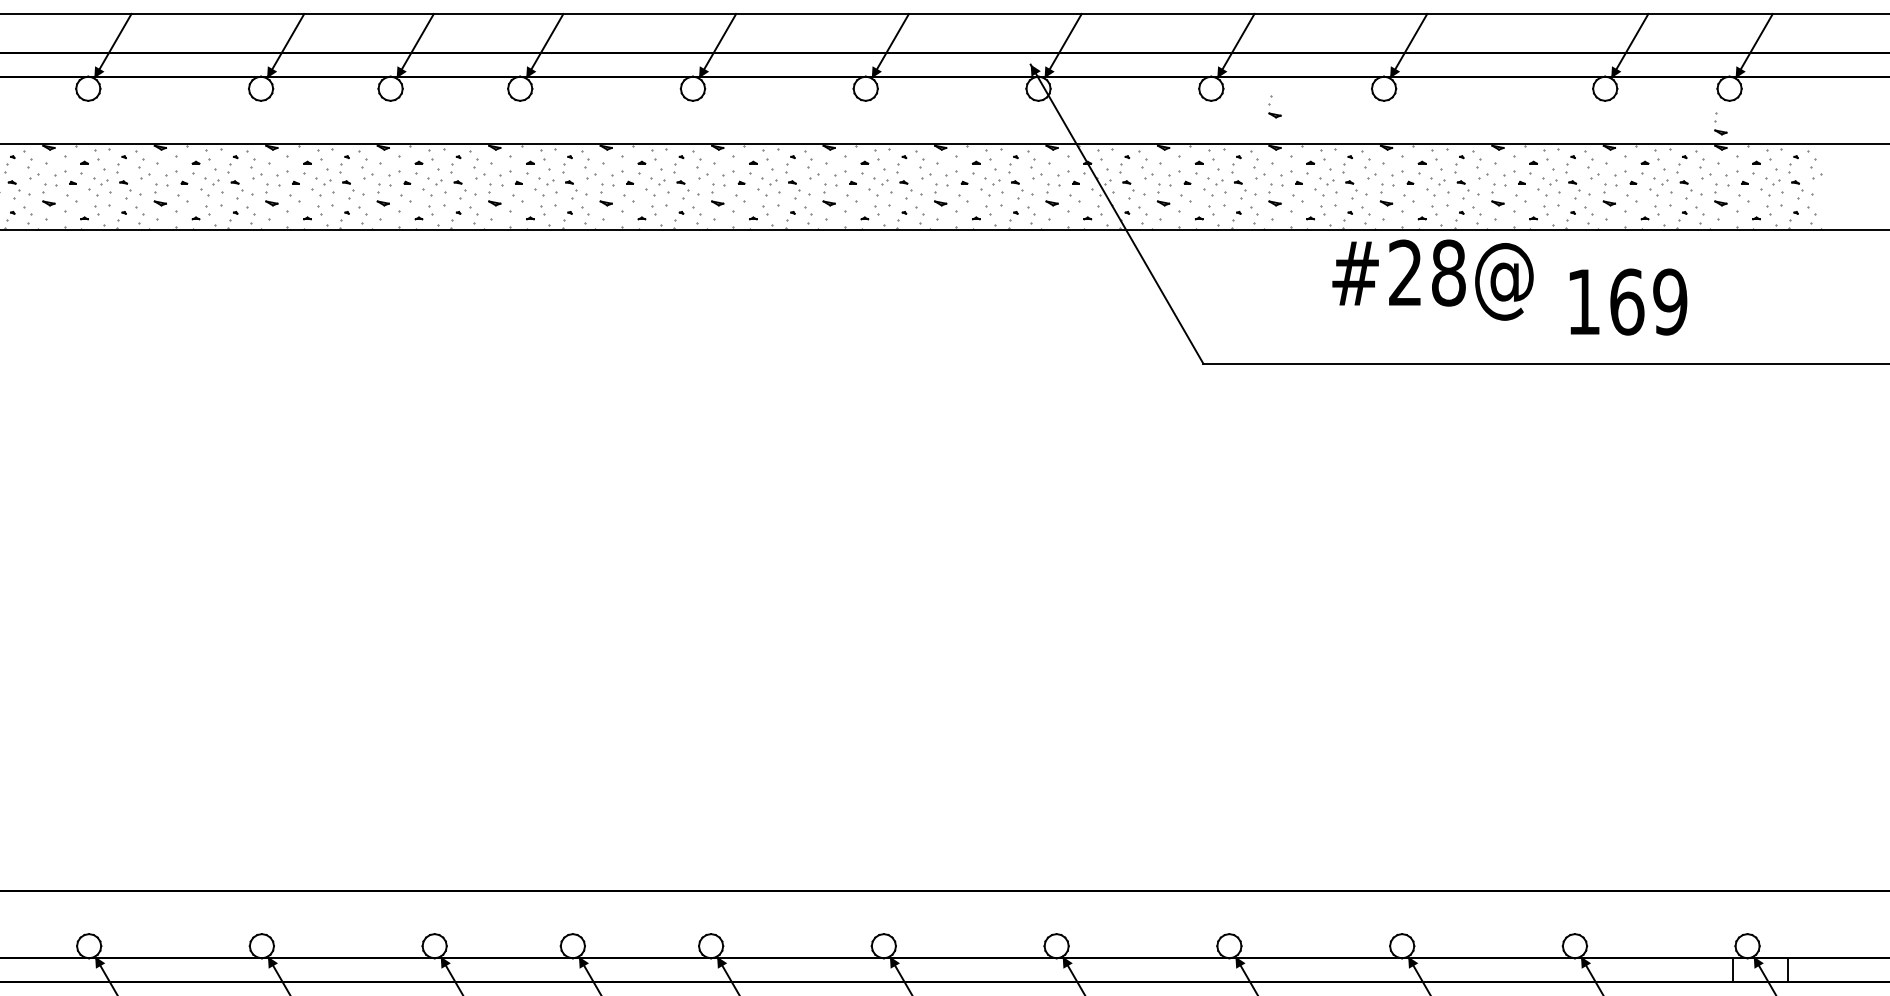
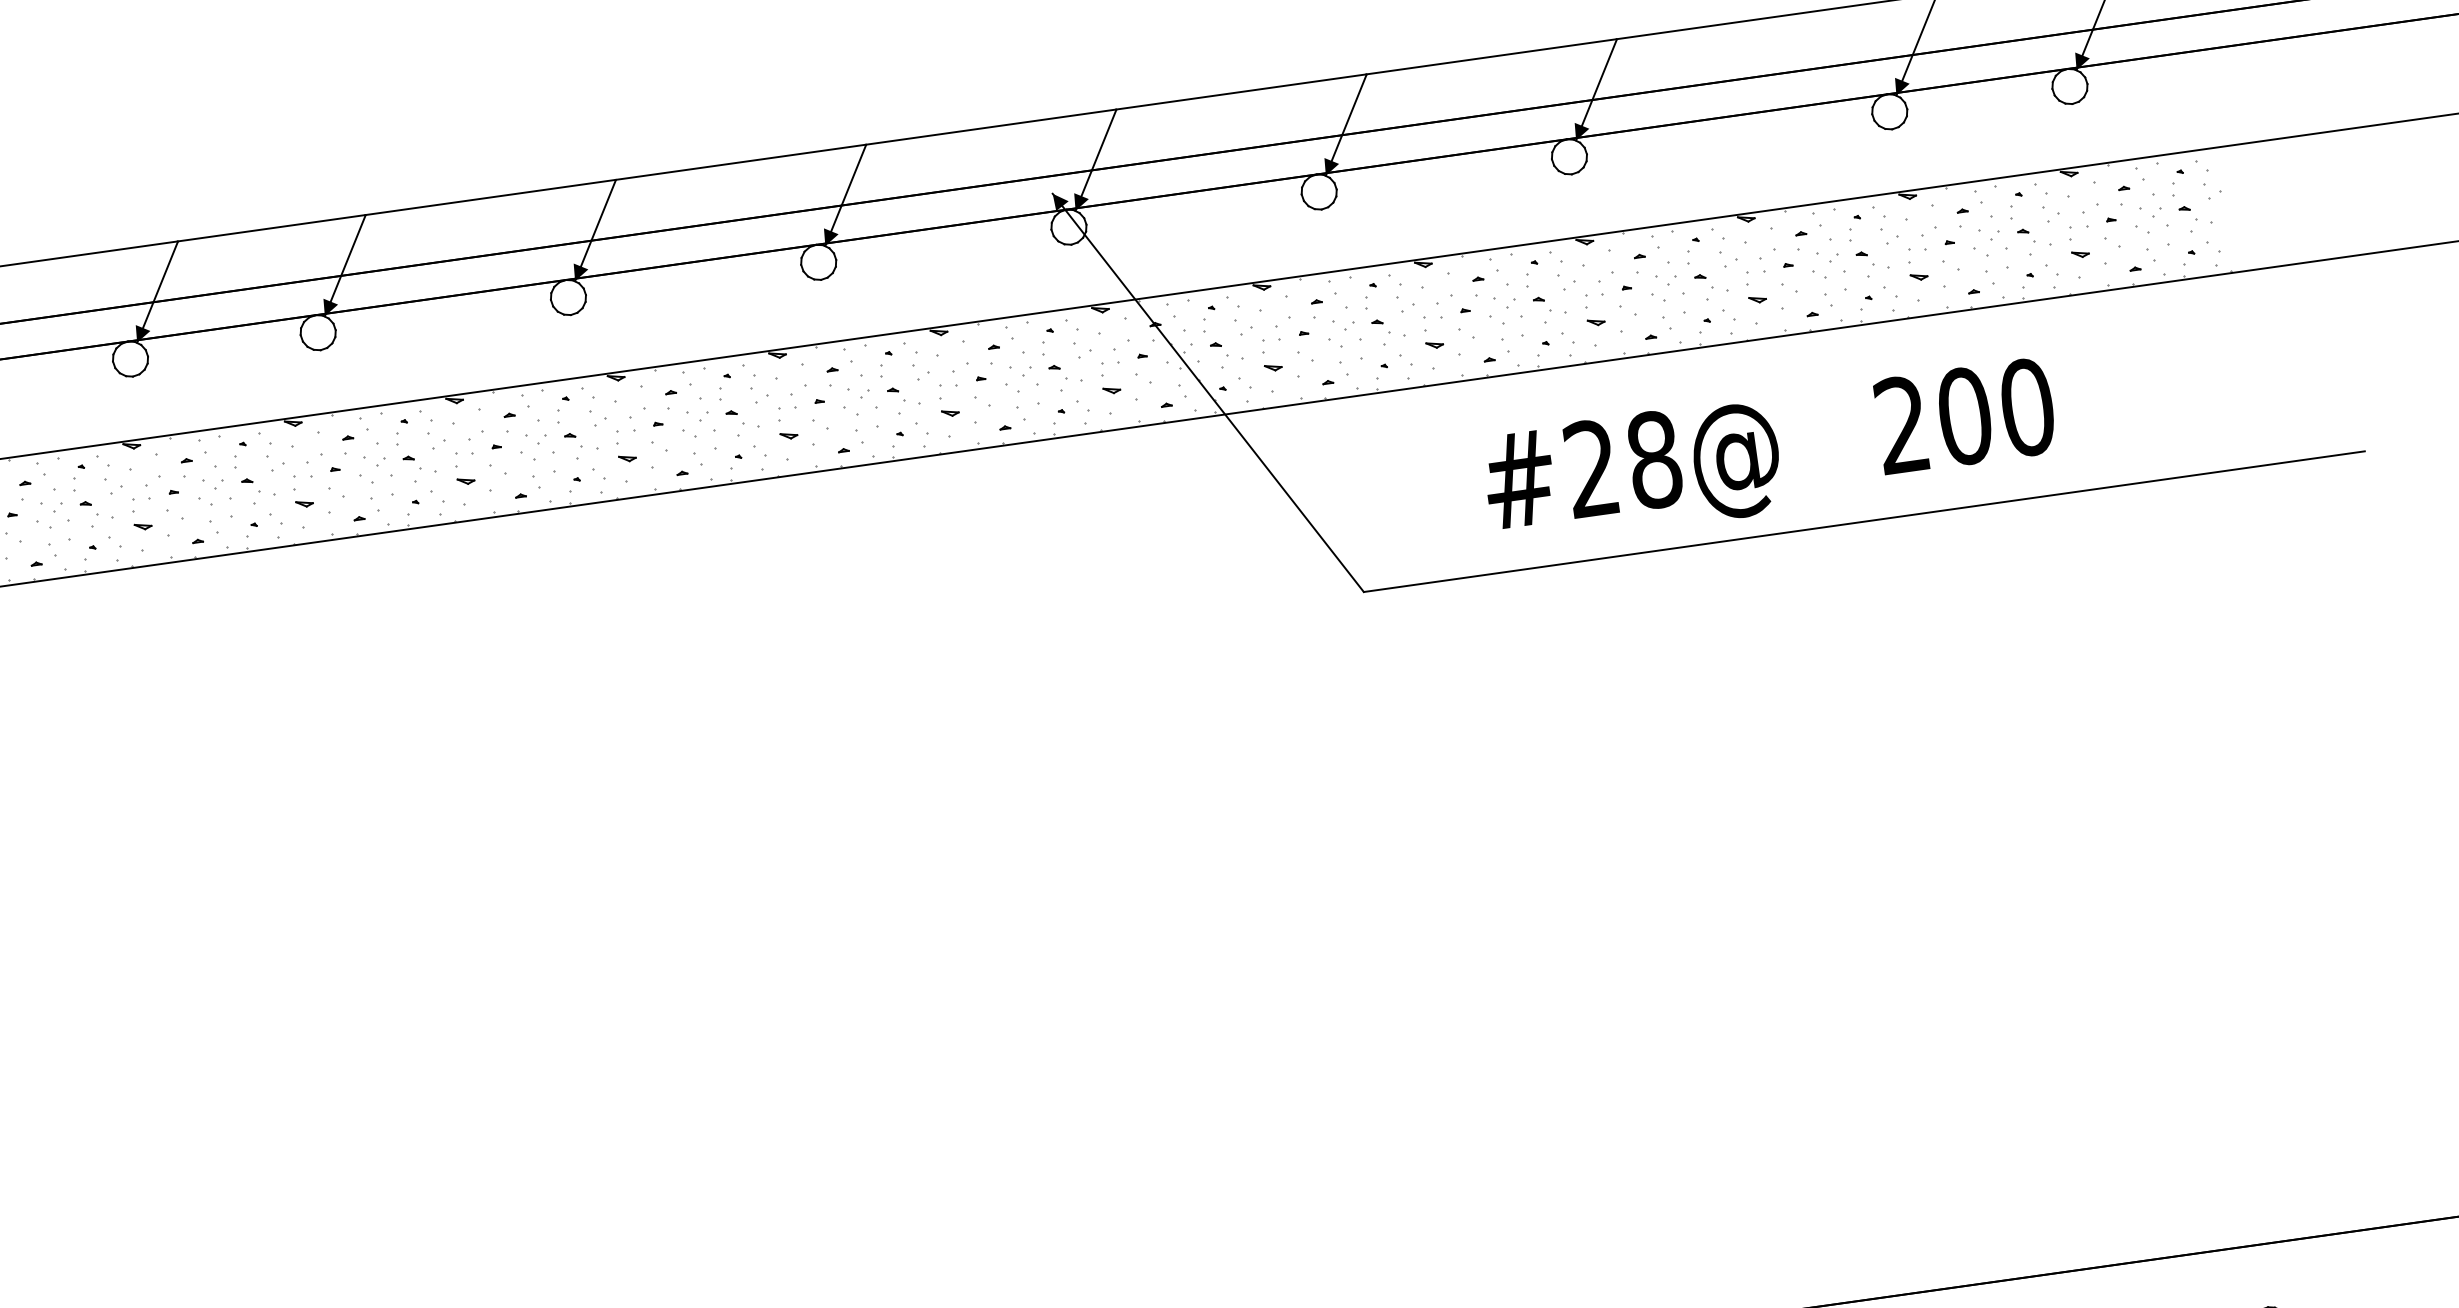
part: (1274, 106) -> (1414, 204), removed
part: (1720, 123) -> (2063, 138), removed
text: (1432, 279) -> (1632, 472), moved
text: (1627, 301) -> (1965, 415), 169 -> 200

